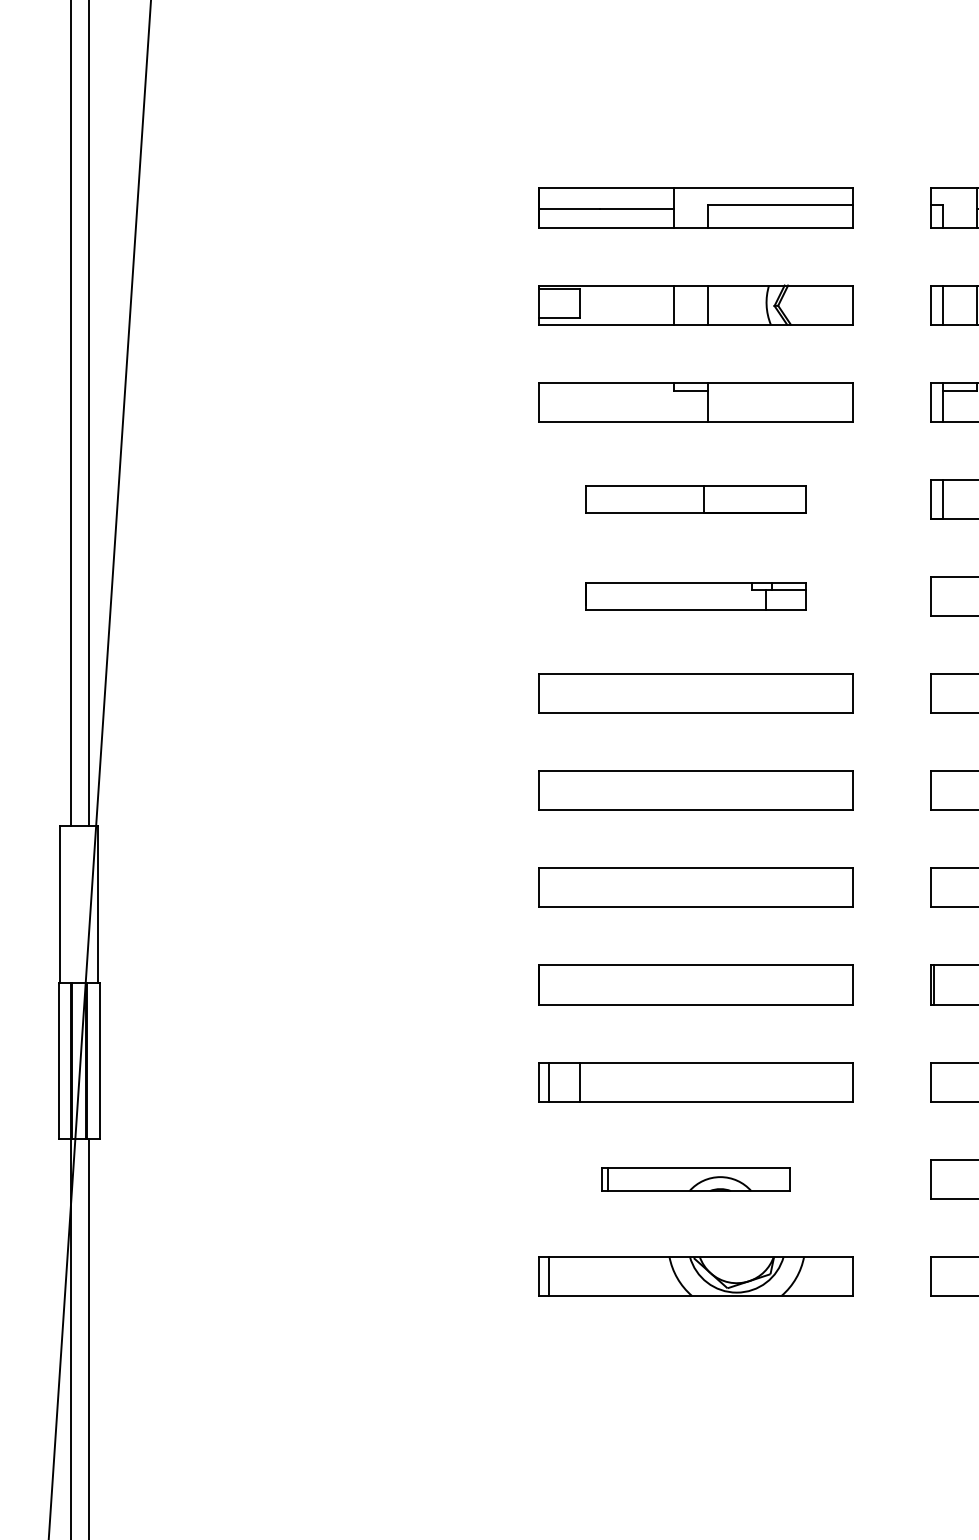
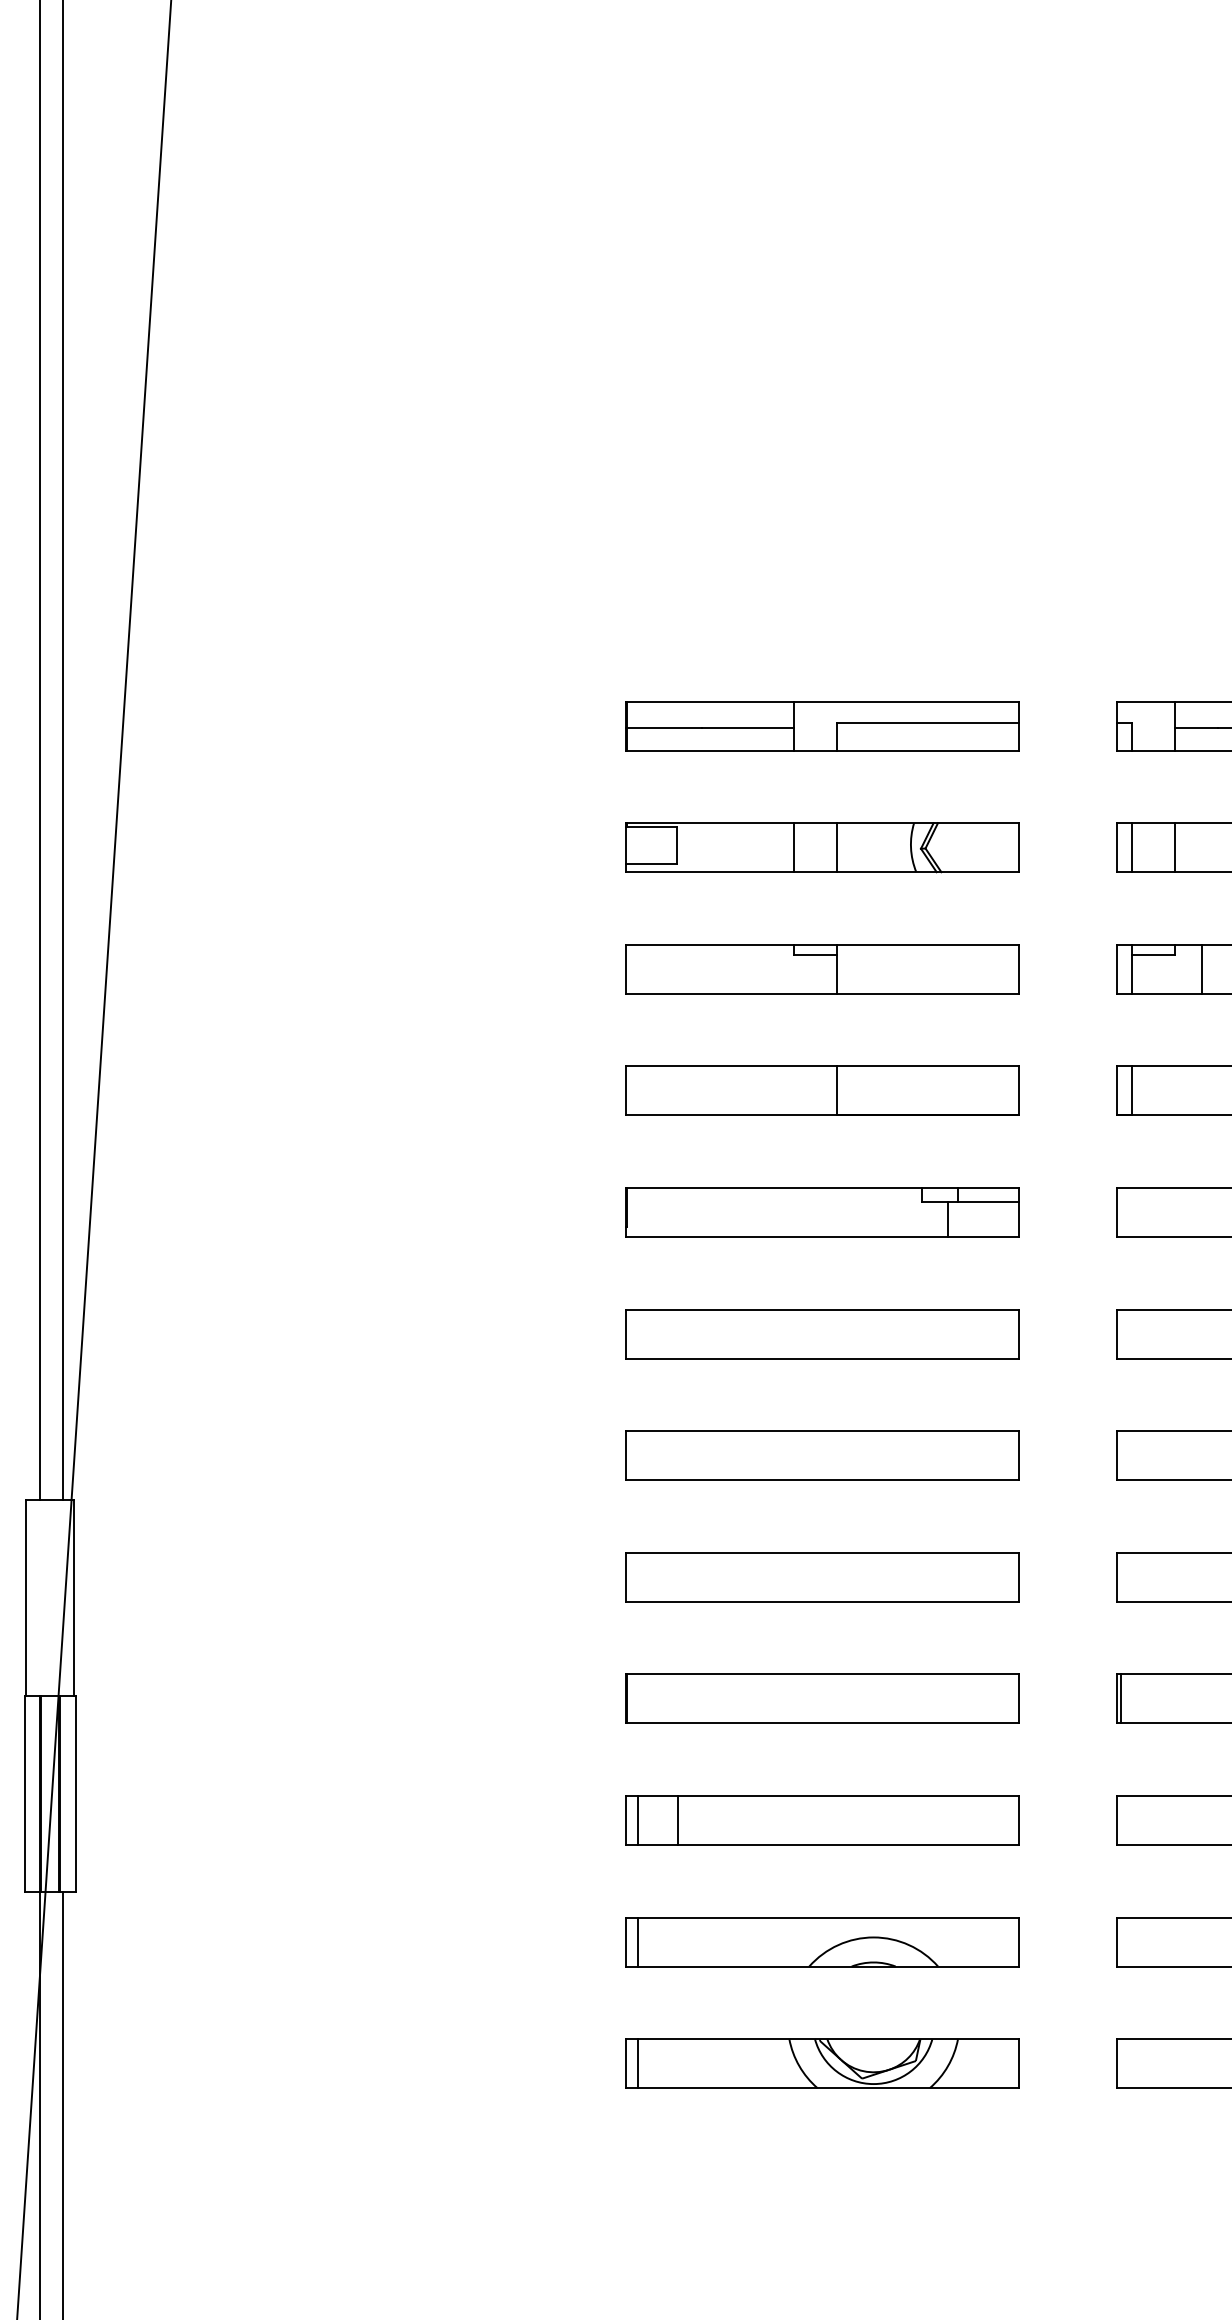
part: (695, 499) -> (822, 1090), size x1.43
part: (695, 596) -> (822, 1212), size x1.43
part: (695, 1179) -> (822, 1942), size x1.67

